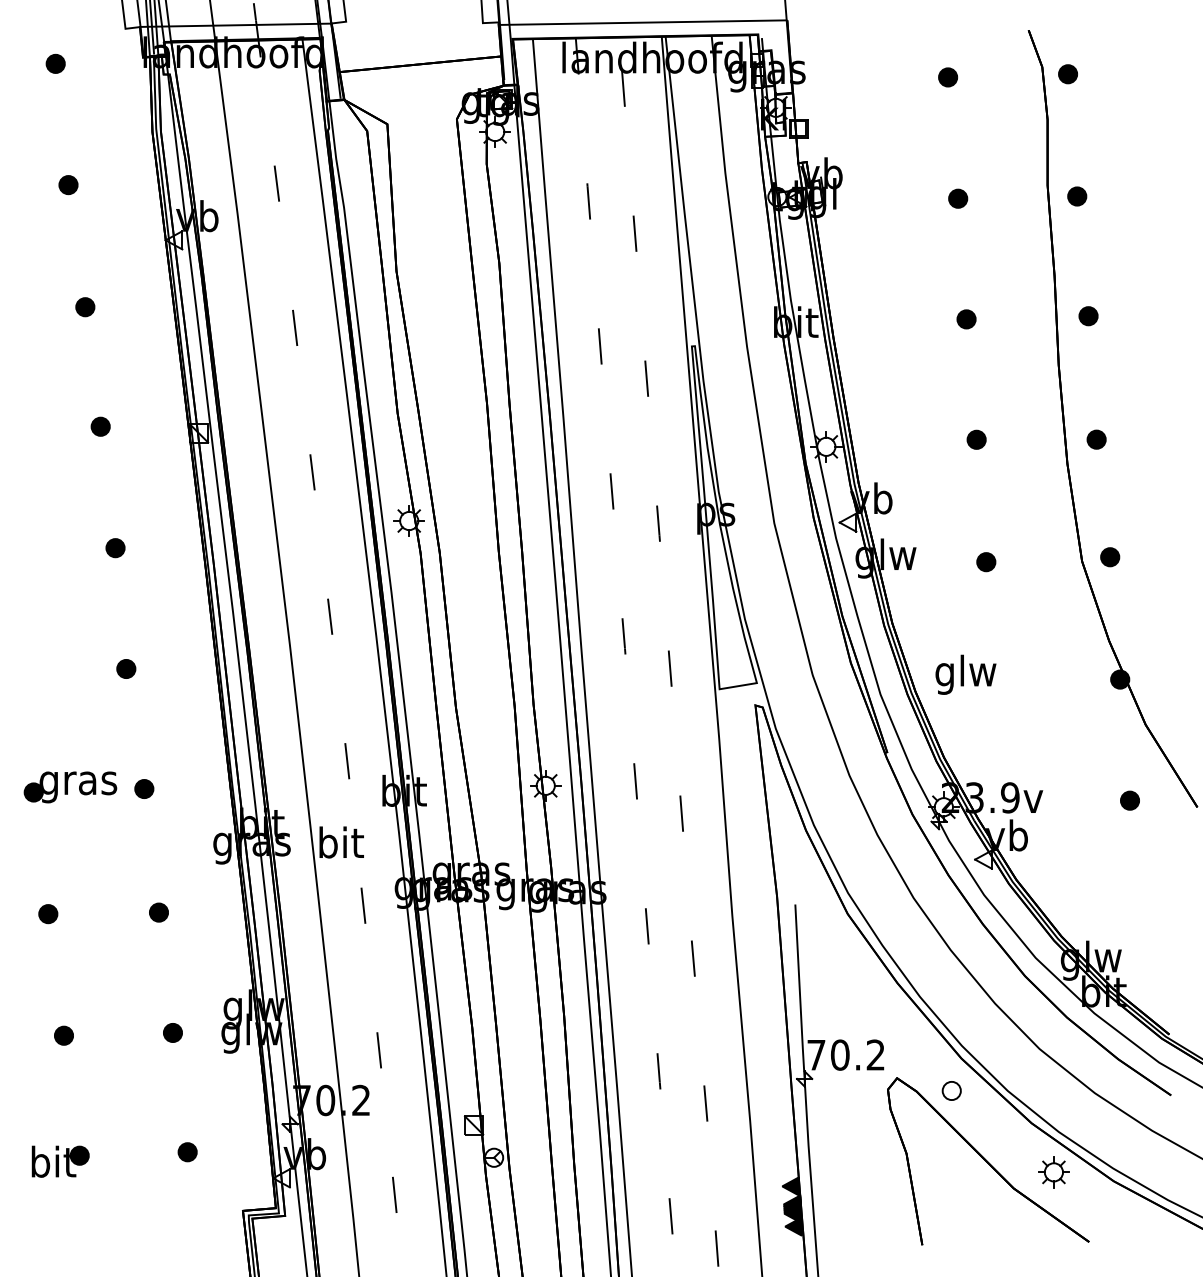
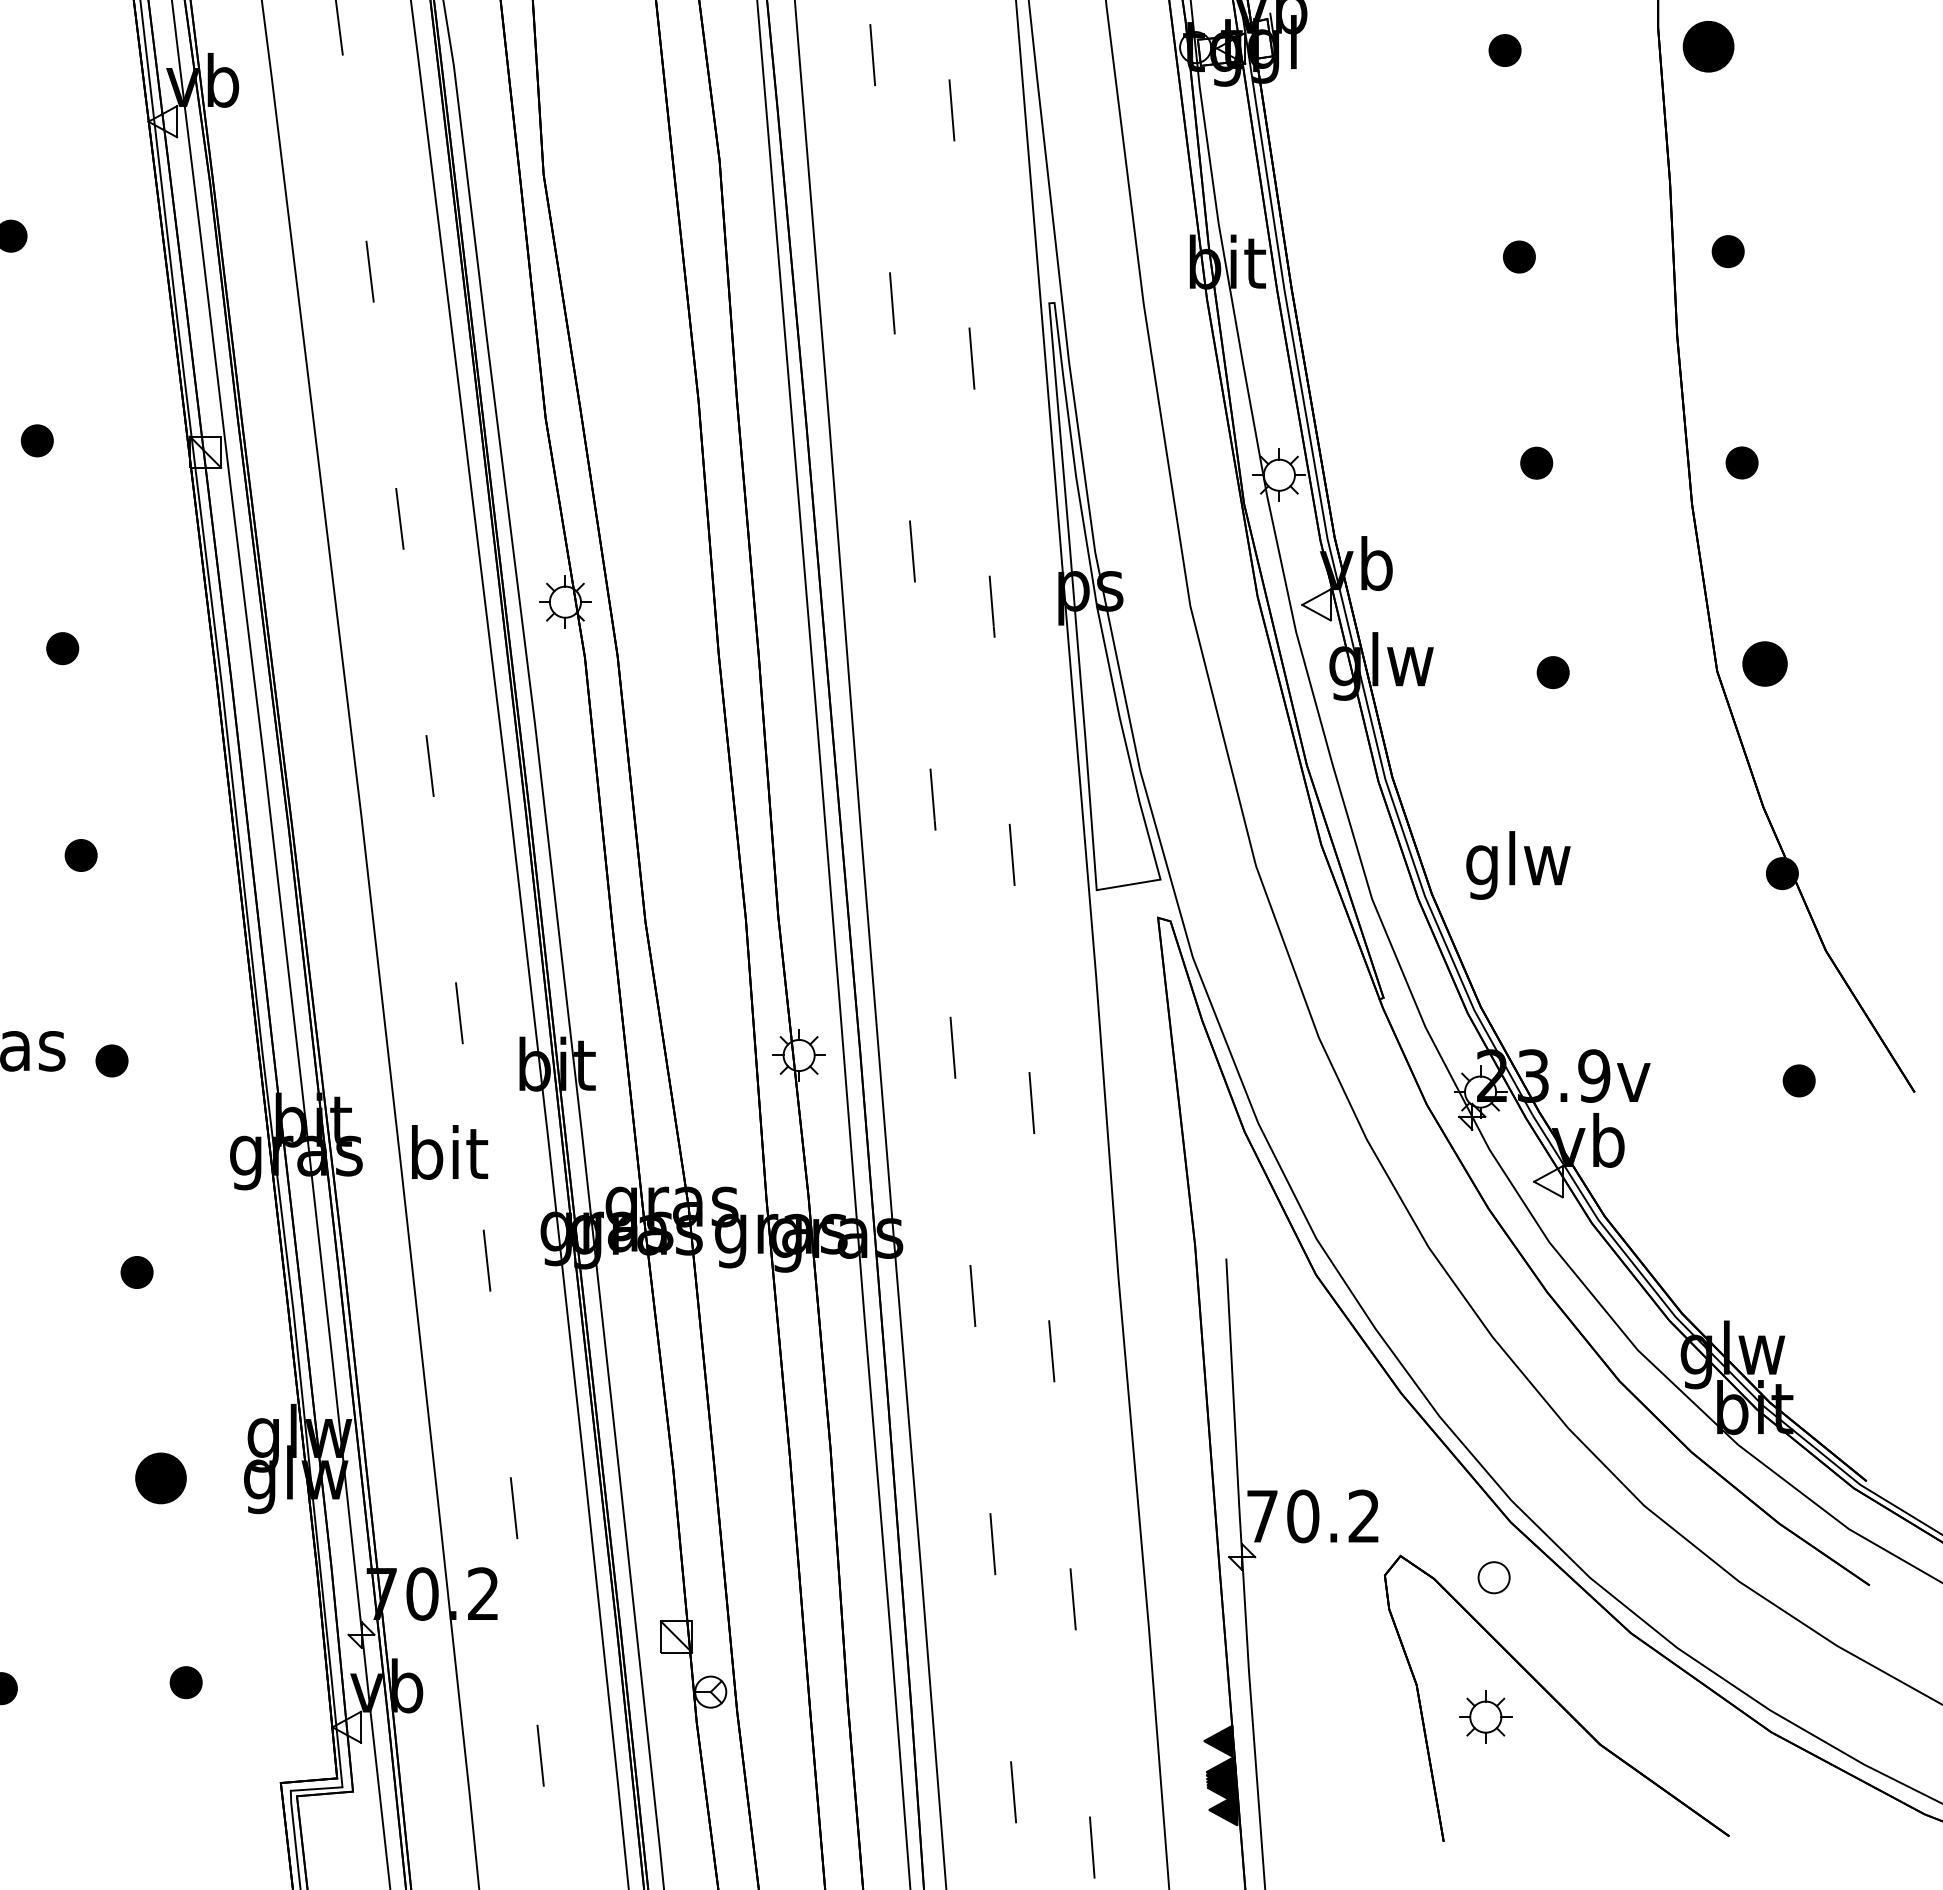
part: (1077, 196) -> (1709, 46), size x1.6
part: (1110, 557) -> (1765, 664), size x1.4
part: (172, 1032) -> (160, 1477), size x1.6
part: (1053, 1172) -> (1485, 1717), moved

